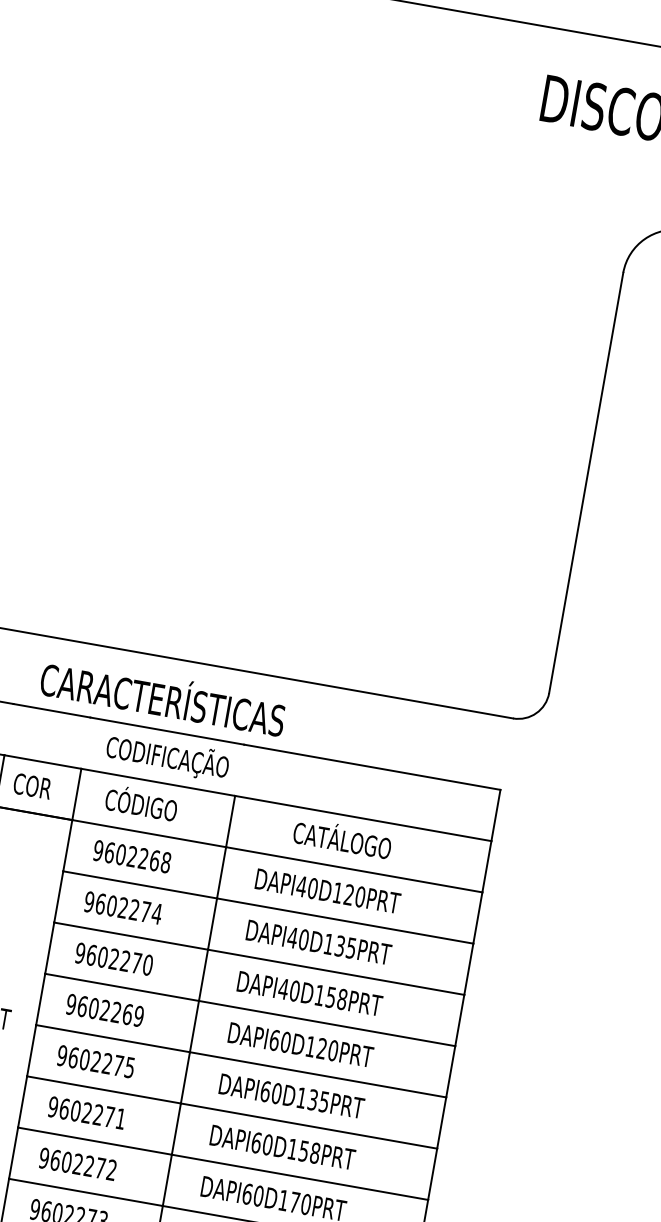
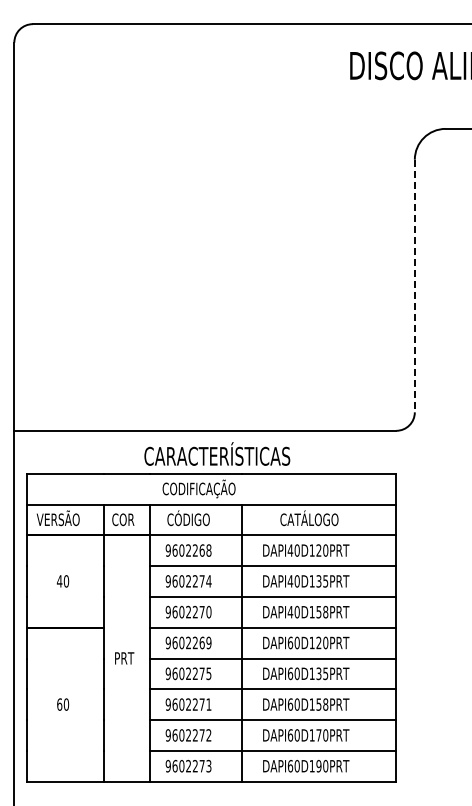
line: (585, 483) -> (414, 286), solid -> dashed
text: (163, 695) -> (217, 453), moved

